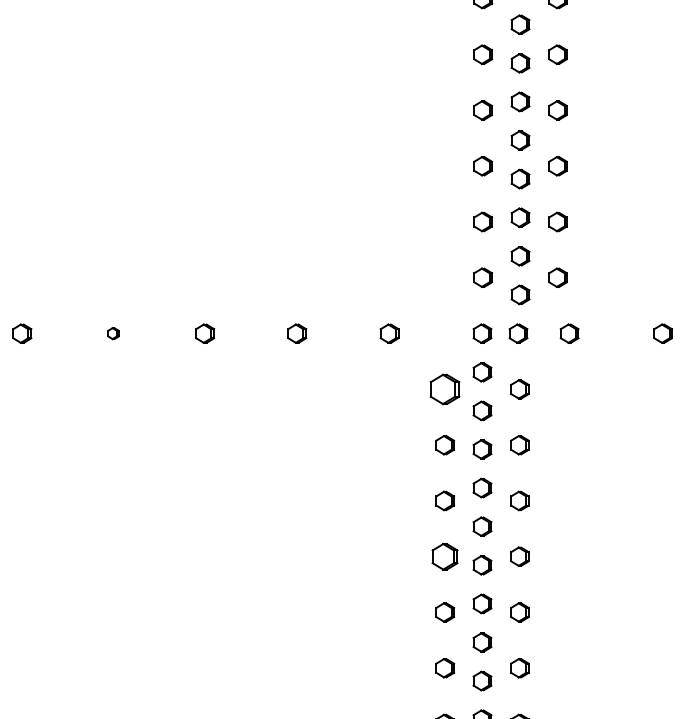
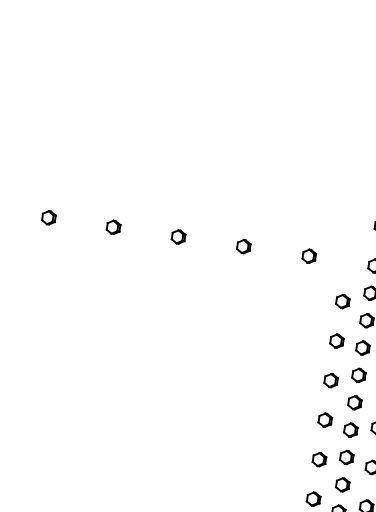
part: (113, 333) -> (113, 227), size x1.67
part: (445, 389) -> (343, 301), size x0.62
part: (445, 556) -> (325, 420), size x0.71

